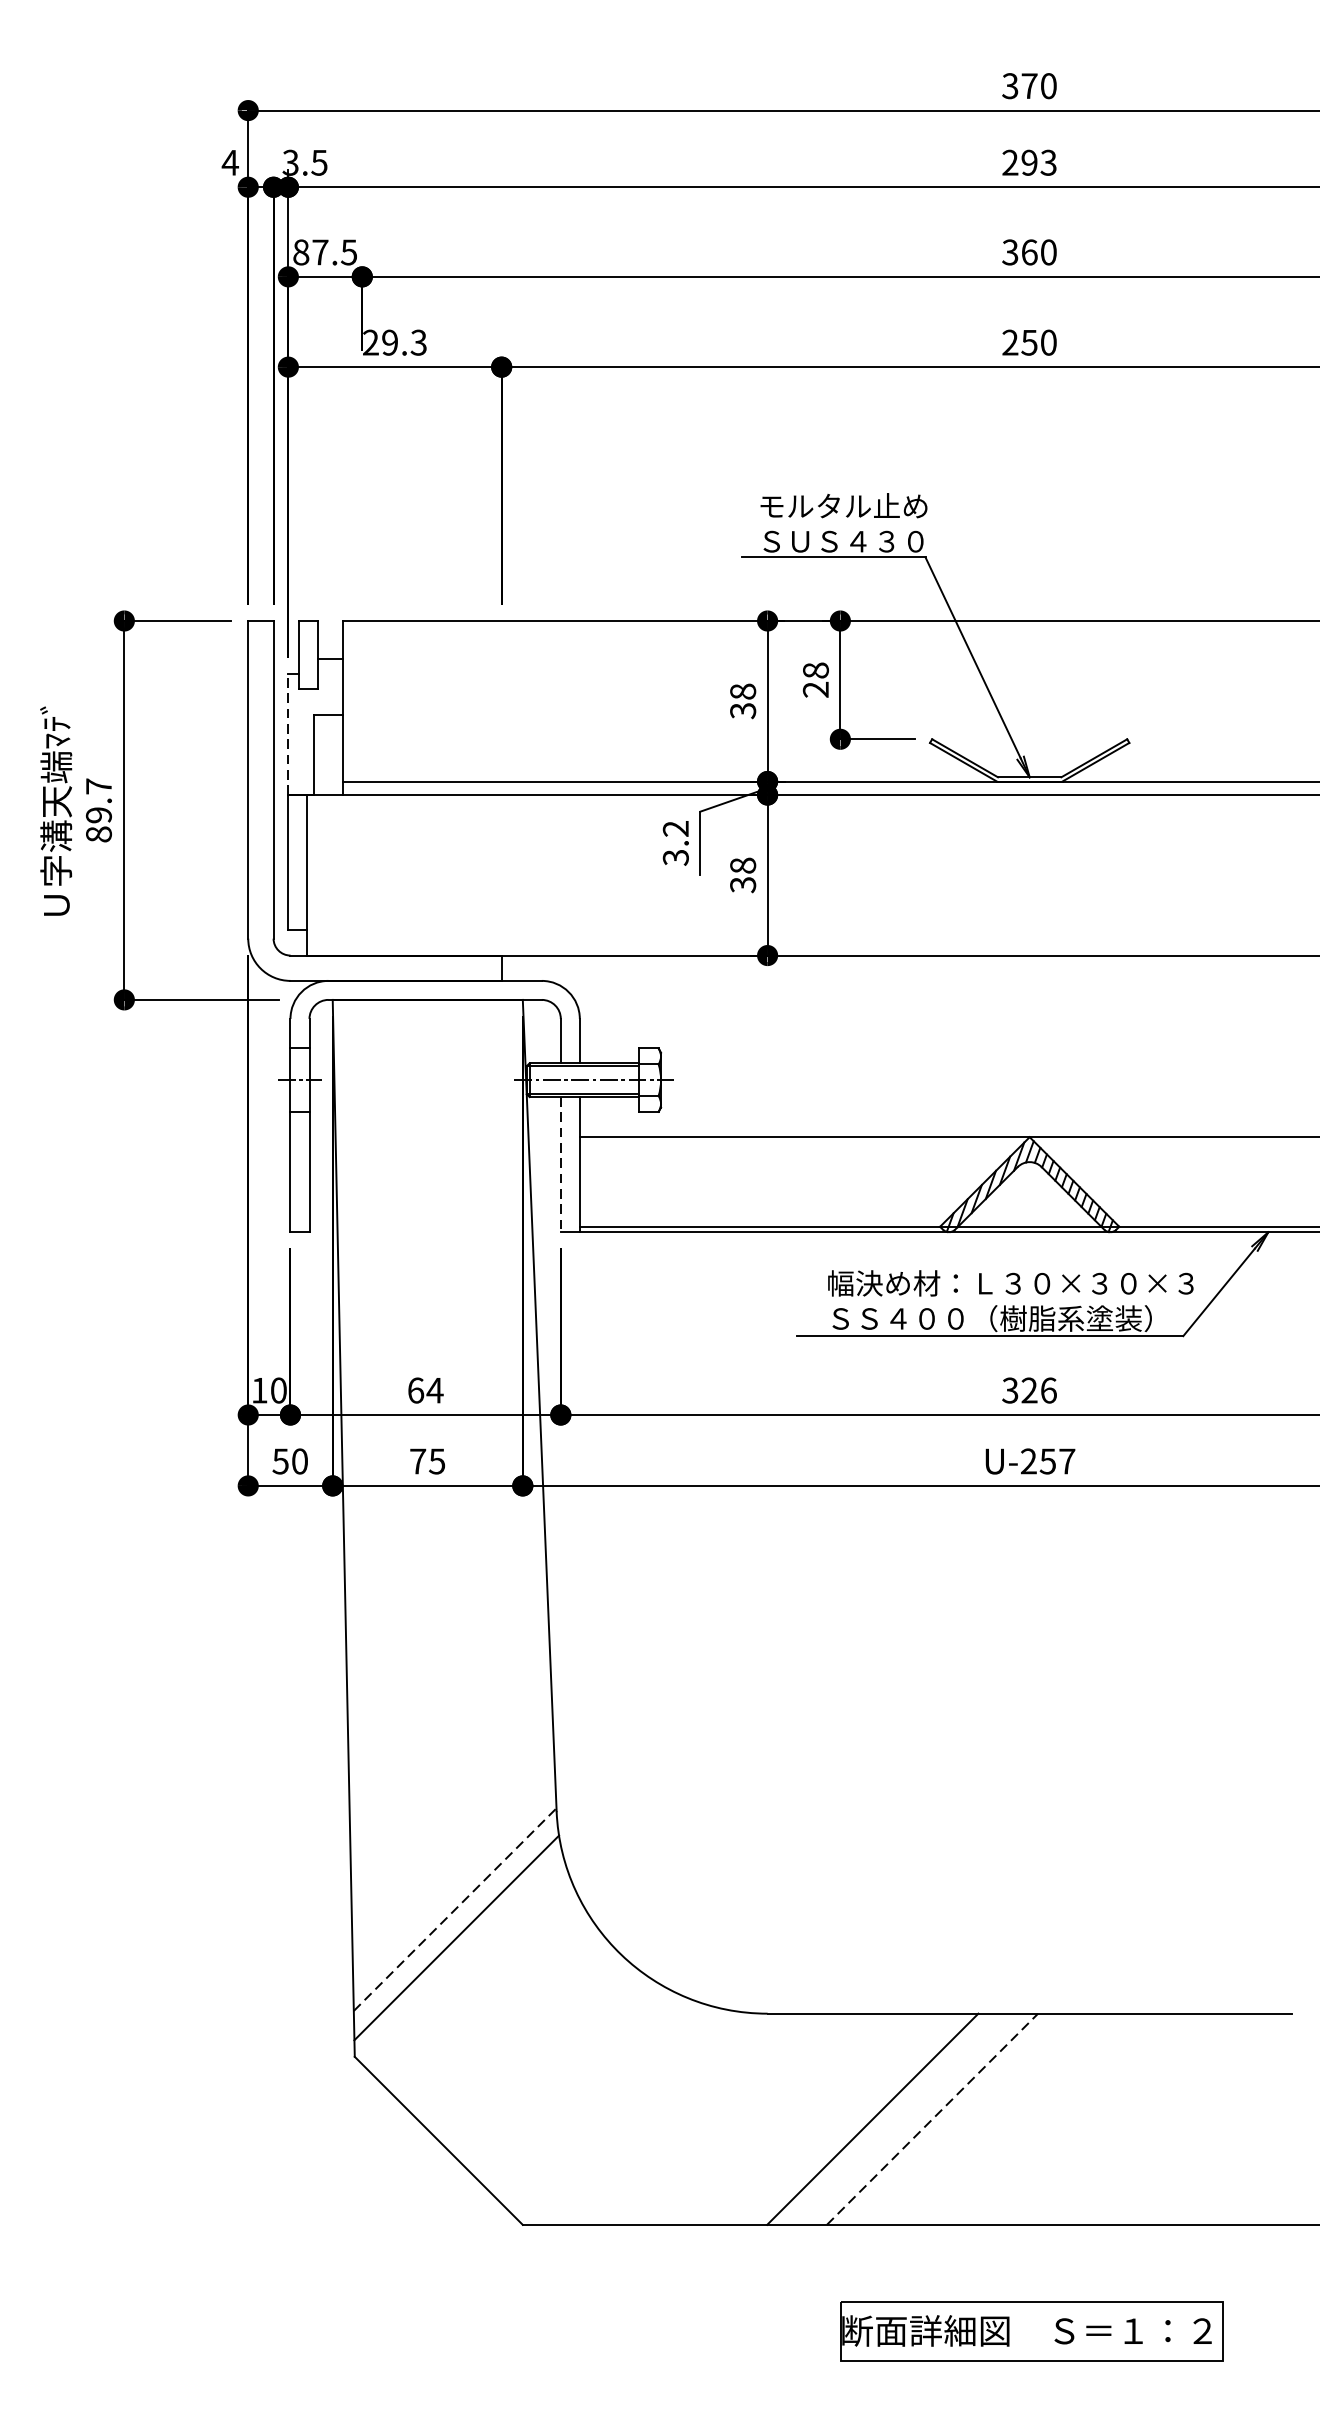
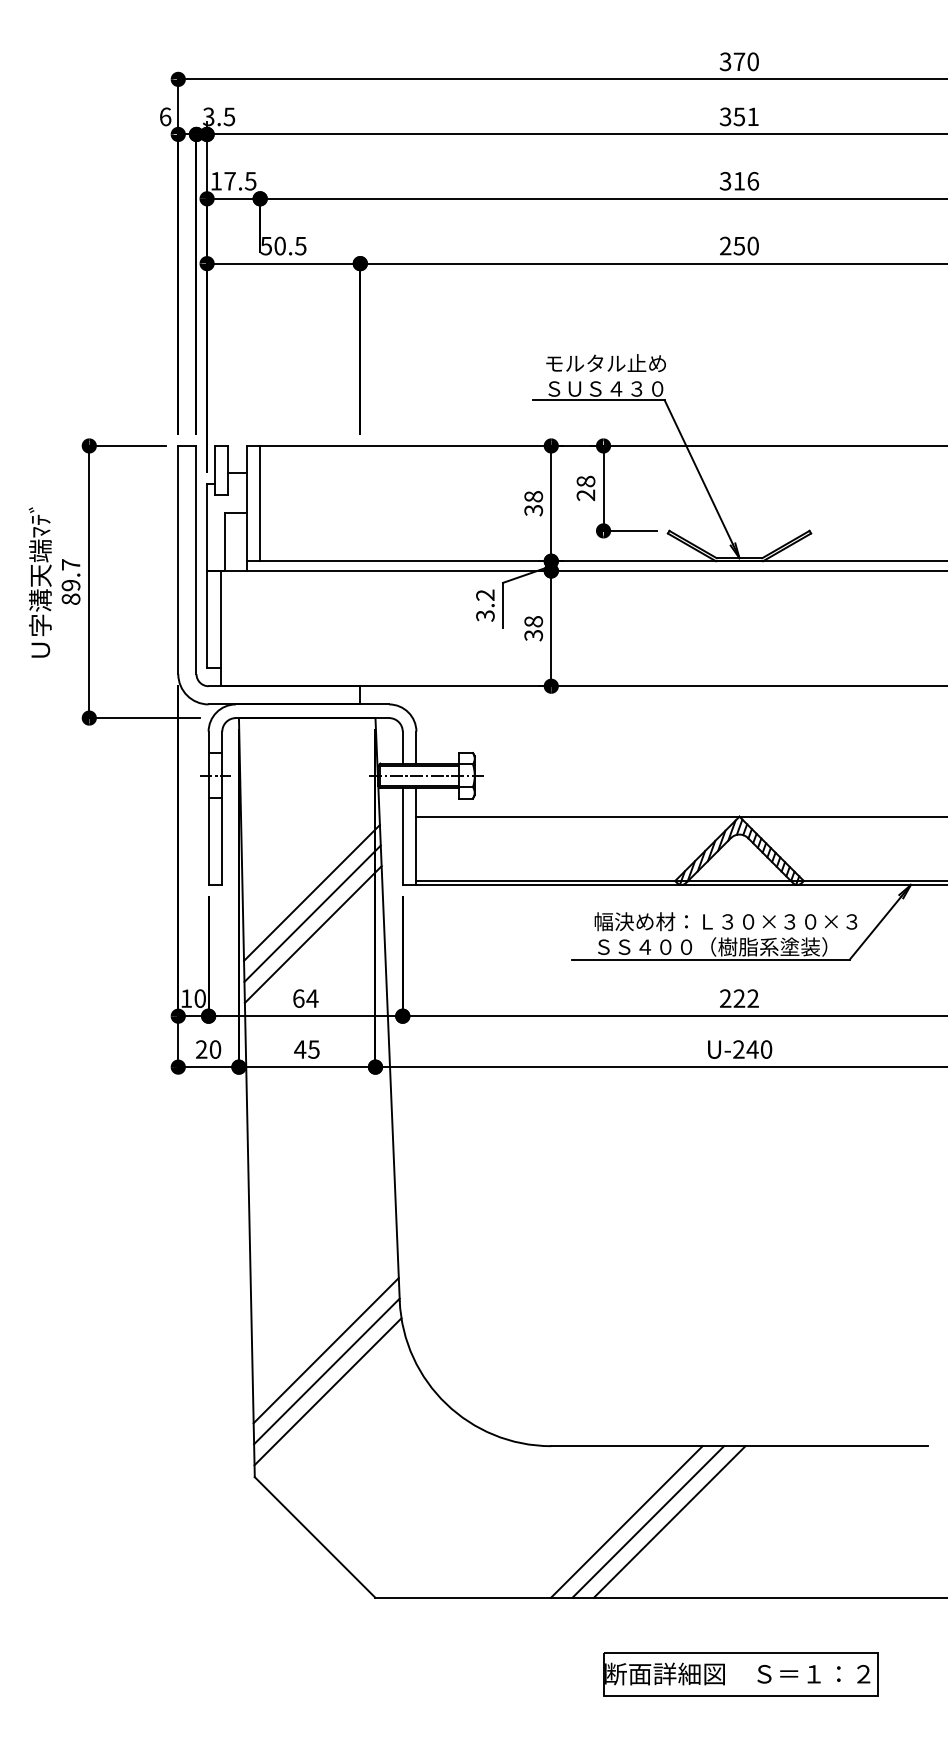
text: (230, 162) -> (165, 116), 4 -> 6
text: (1028, 162) -> (738, 116), 293 -> 351
text: (1039, 251) -> (746, 180), 360 -> 316
text: (301, 252) -> (216, 181), 87.5 -> 17.5
text: (394, 341) -> (283, 245), 29.3 -> 50.5
line: (362, 701) -> (260, 503), added
line: (288, 734) -> (207, 527), dashed -> solid
line: (560, 1164) -> (402, 836), dashed -> solid
line: (433, 1242) -> (311, 892), added
line: (435, 1271) -> (312, 913), added
line: (435, 1301) -> (312, 934), added
text: (1029, 1390) -> (739, 998), 326 -> 222
text: (280, 1461) -> (201, 1049), 50 -> 20
text: (418, 1461) -> (300, 1049), 75 -> 45
text: (1057, 1461) -> (759, 1049), U-257 -> U-240
line: (453, 1880) -> (325, 1350), added
line: (454, 1909) -> (326, 1371), dashed -> solid
line: (902, 2118) -> (648, 1521), added
line: (933, 2118) -> (670, 1521), dashed -> solid

